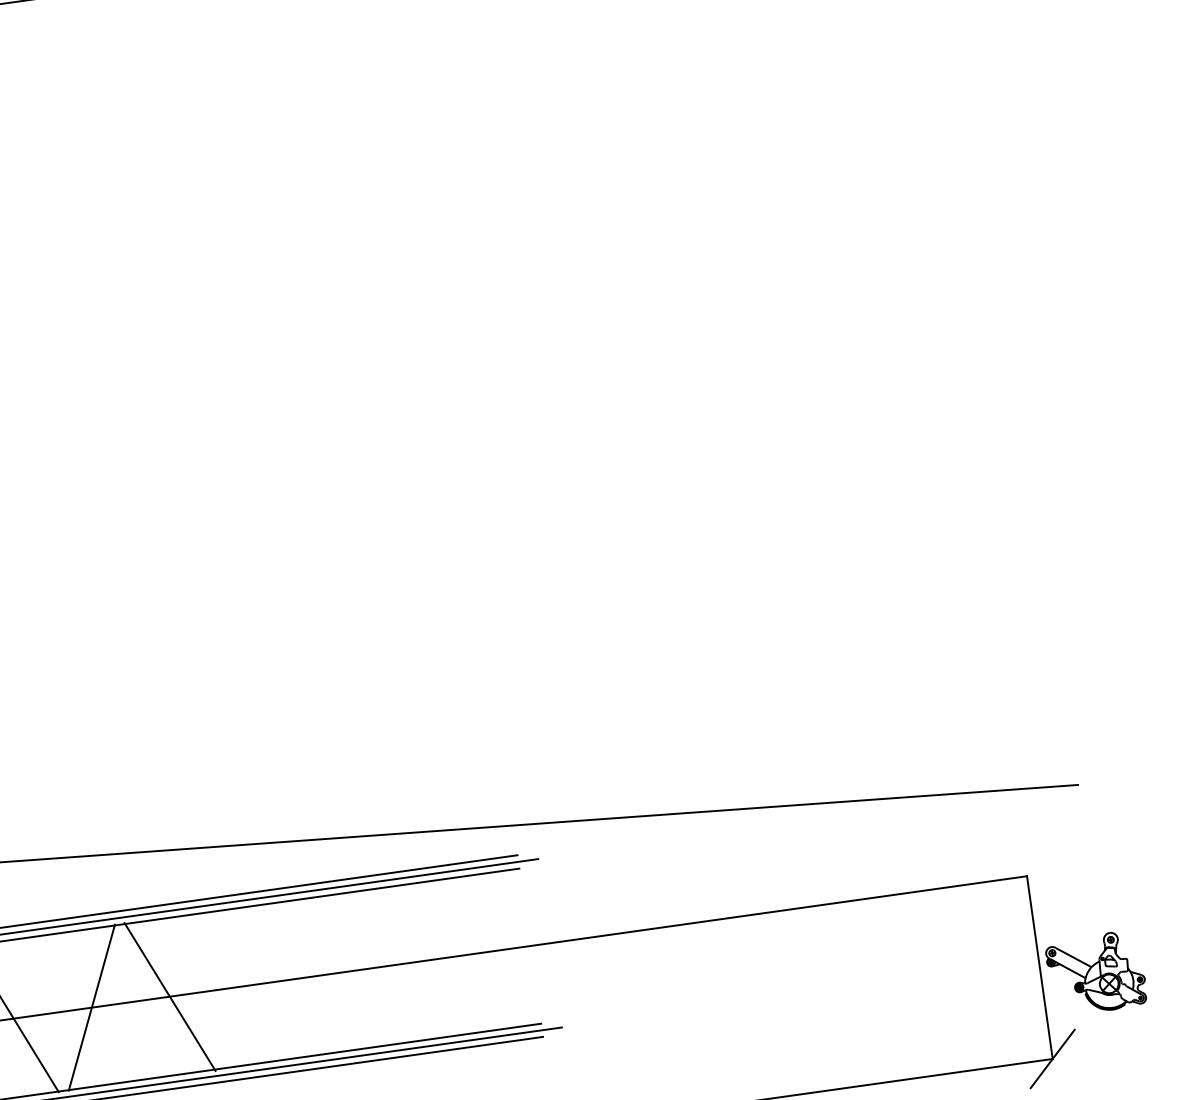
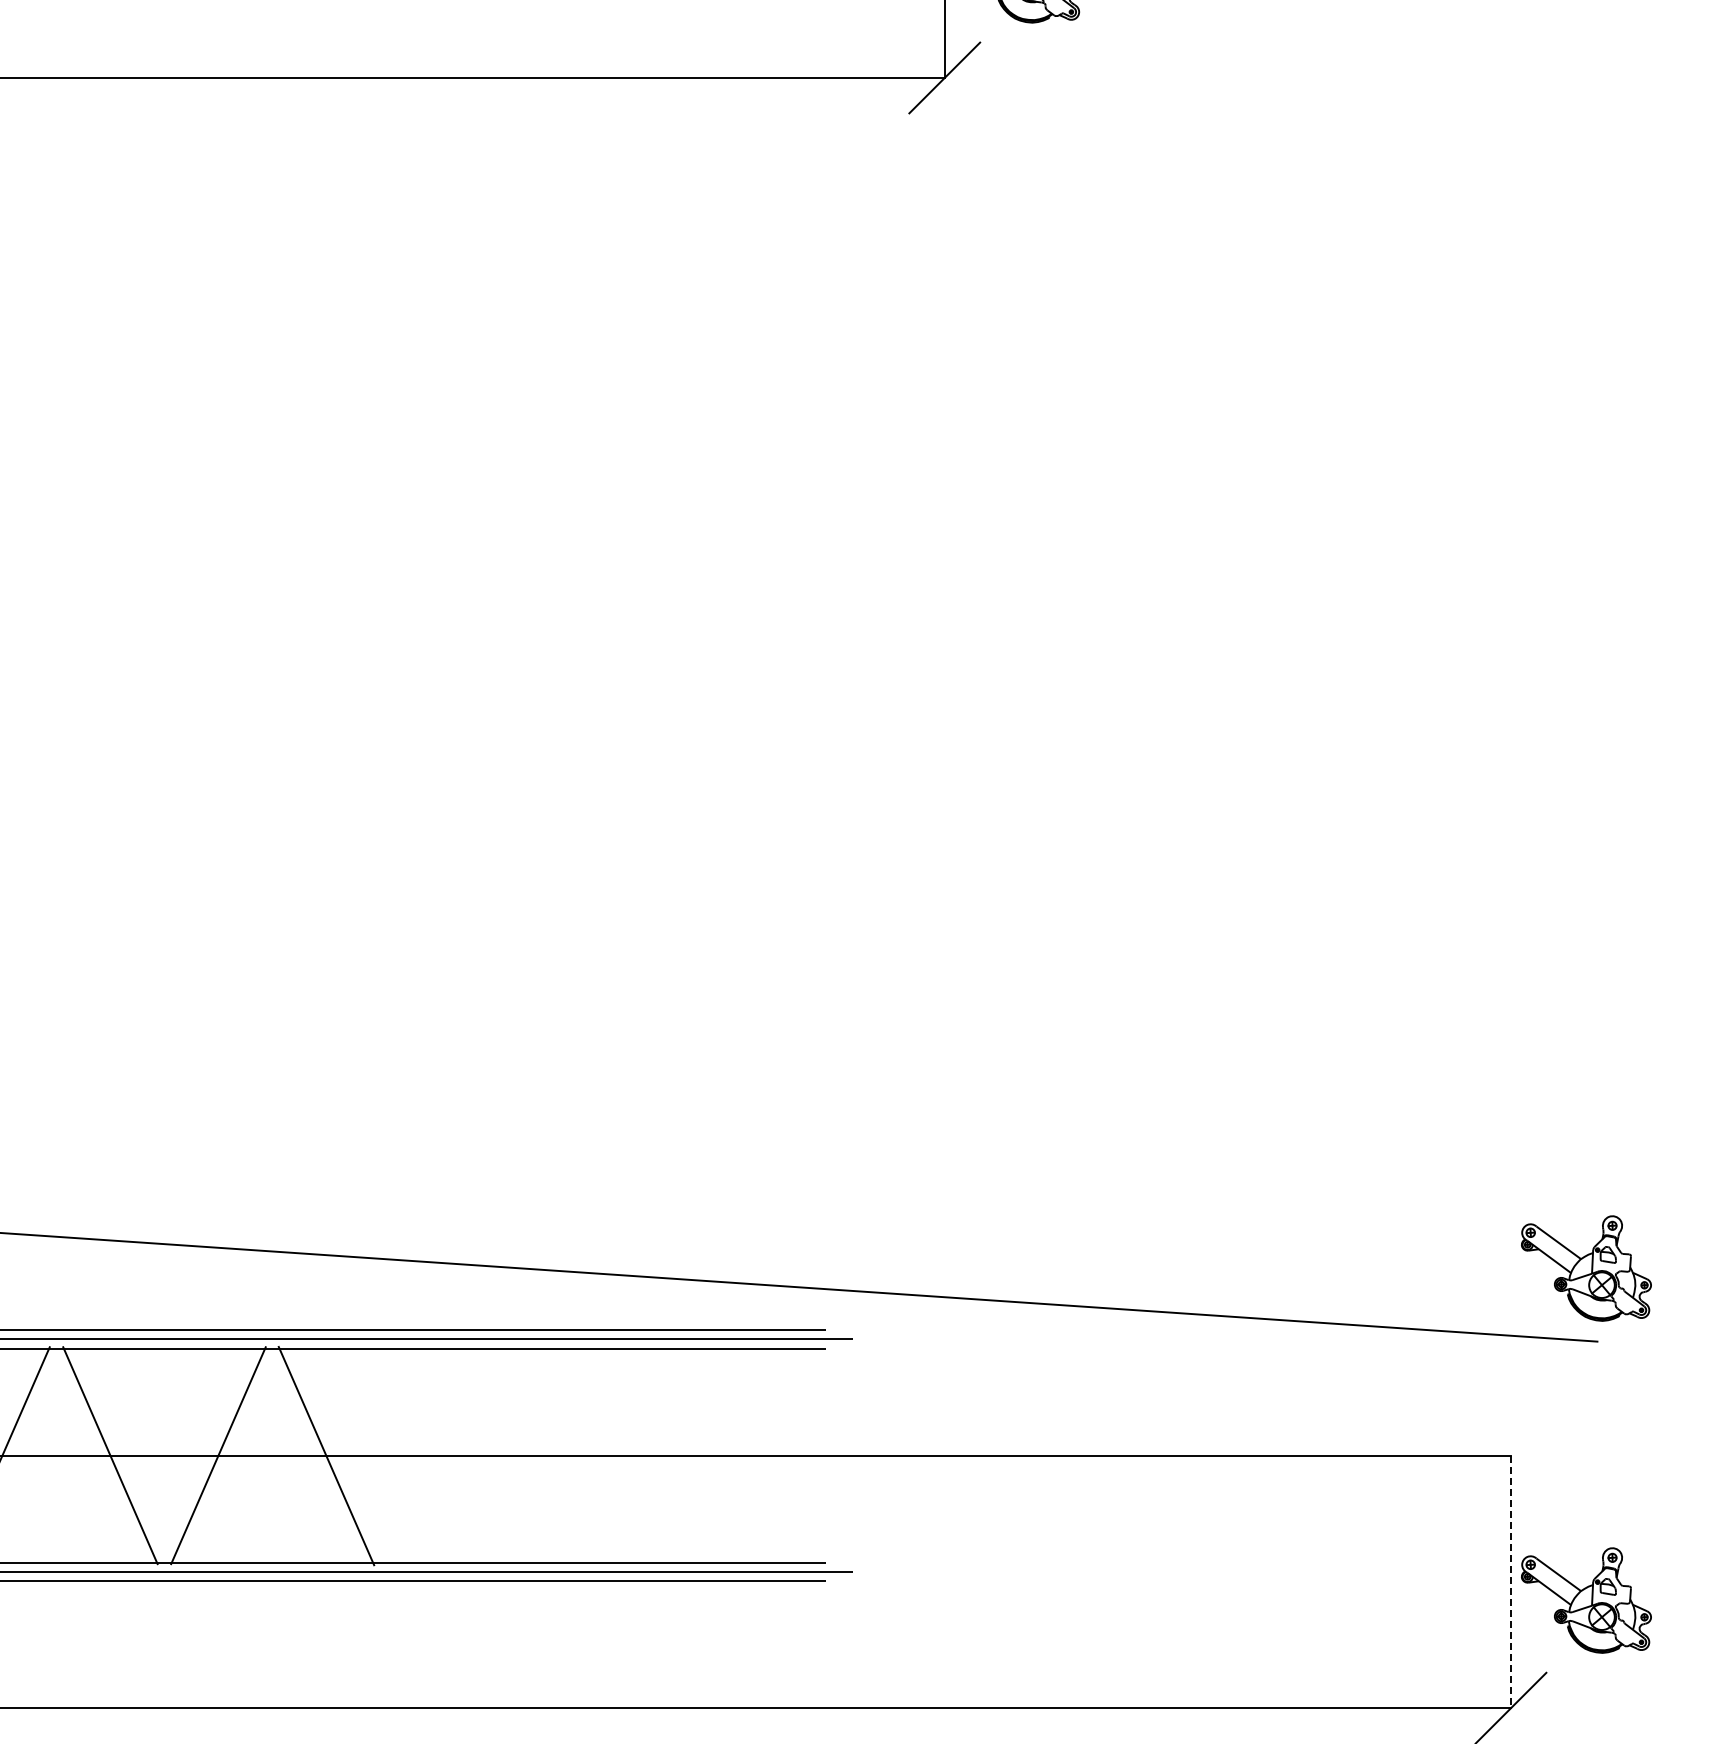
part: (1062, 733) -> (1586, 1268), added
line: (1040, 967) -> (1511, 1582), solid -> dashed

